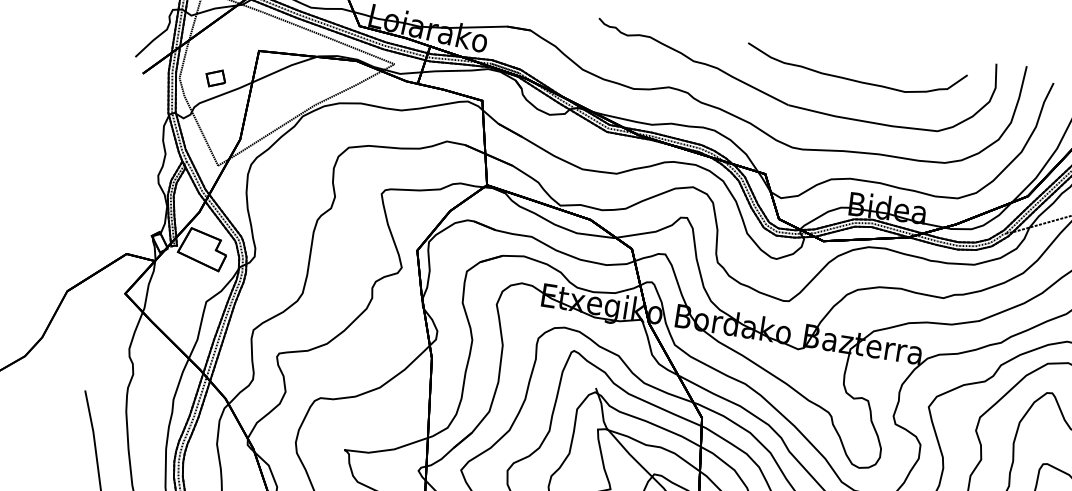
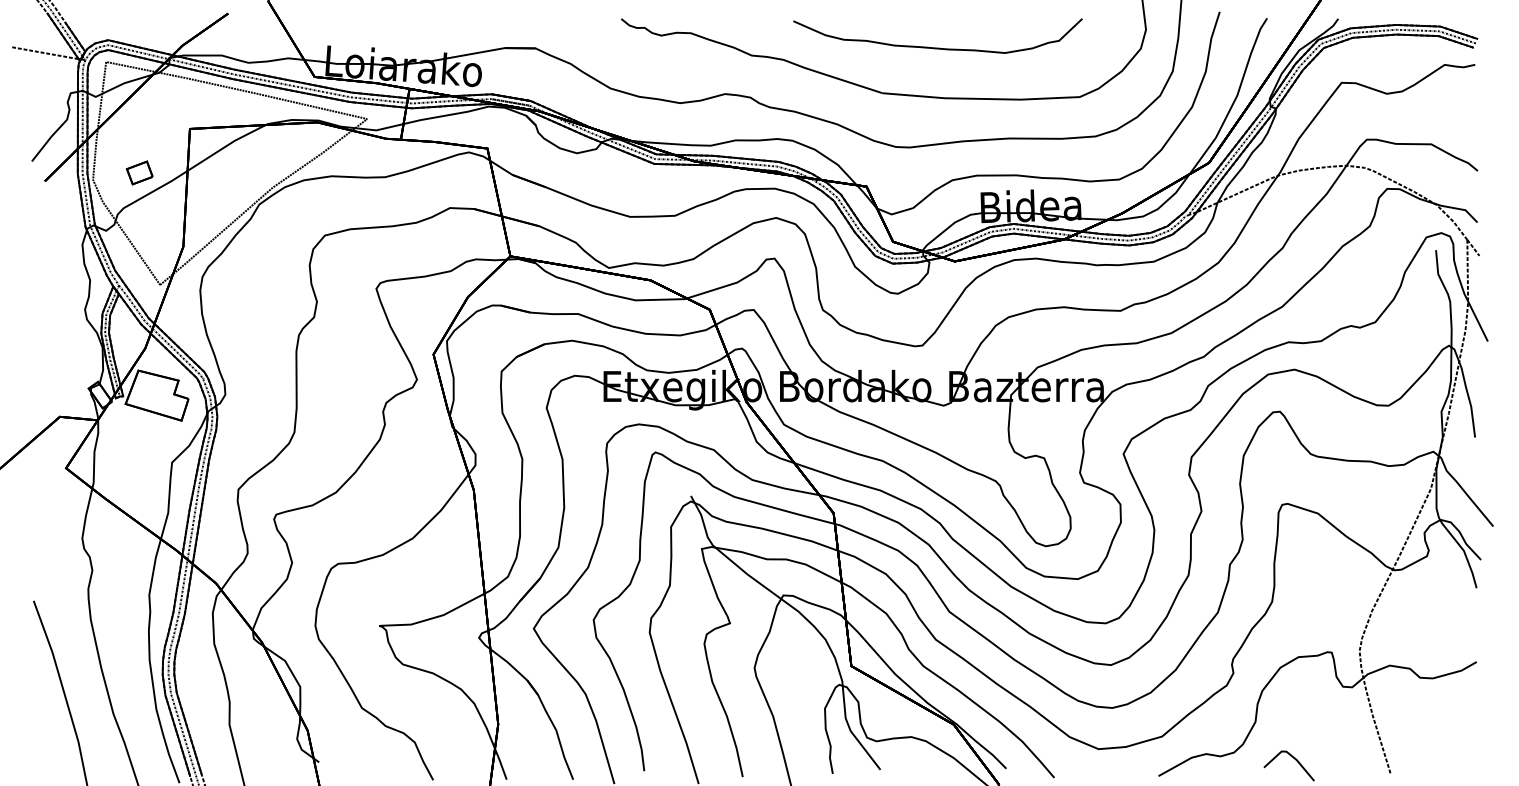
curve: (854, 79) -> (937, 47), moved

